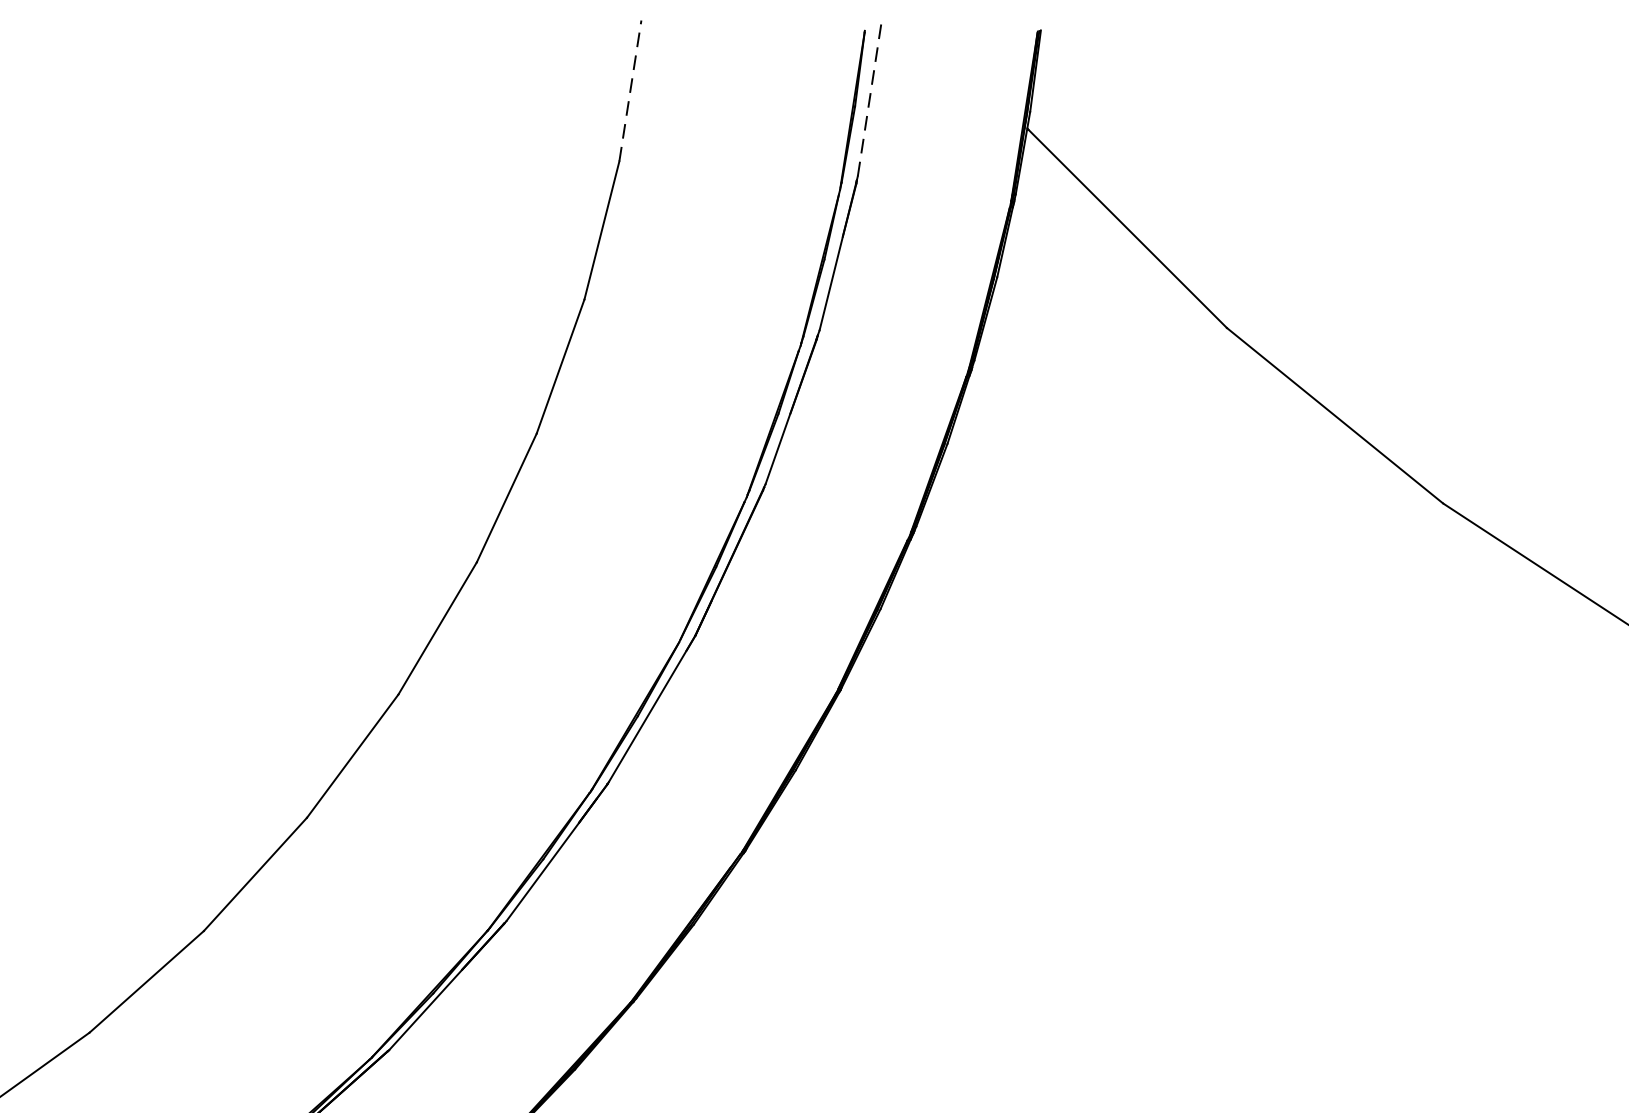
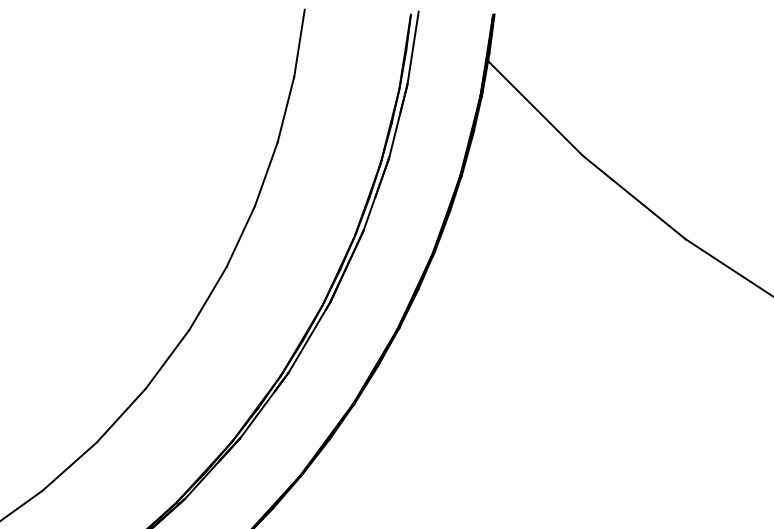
line: (630, 91) -> (299, 43), dashed -> solid
line: (870, 99) -> (413, 47), dashed -> solid

